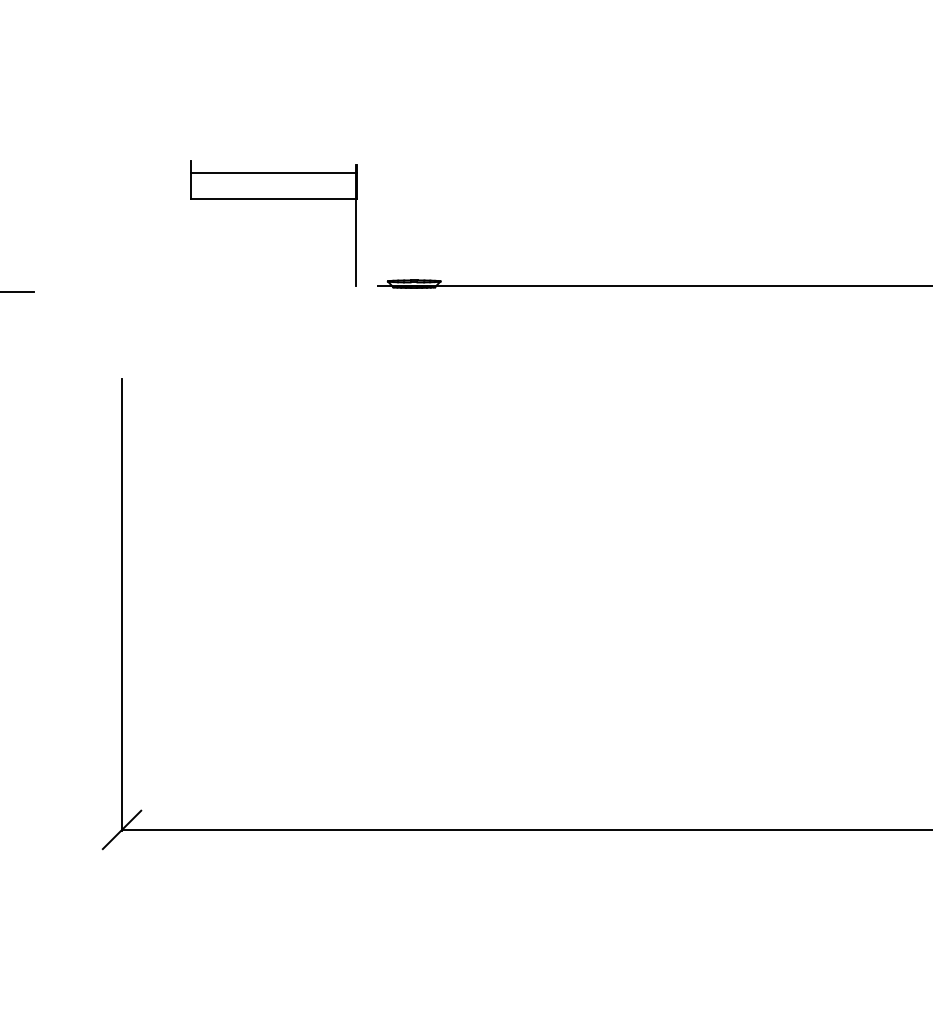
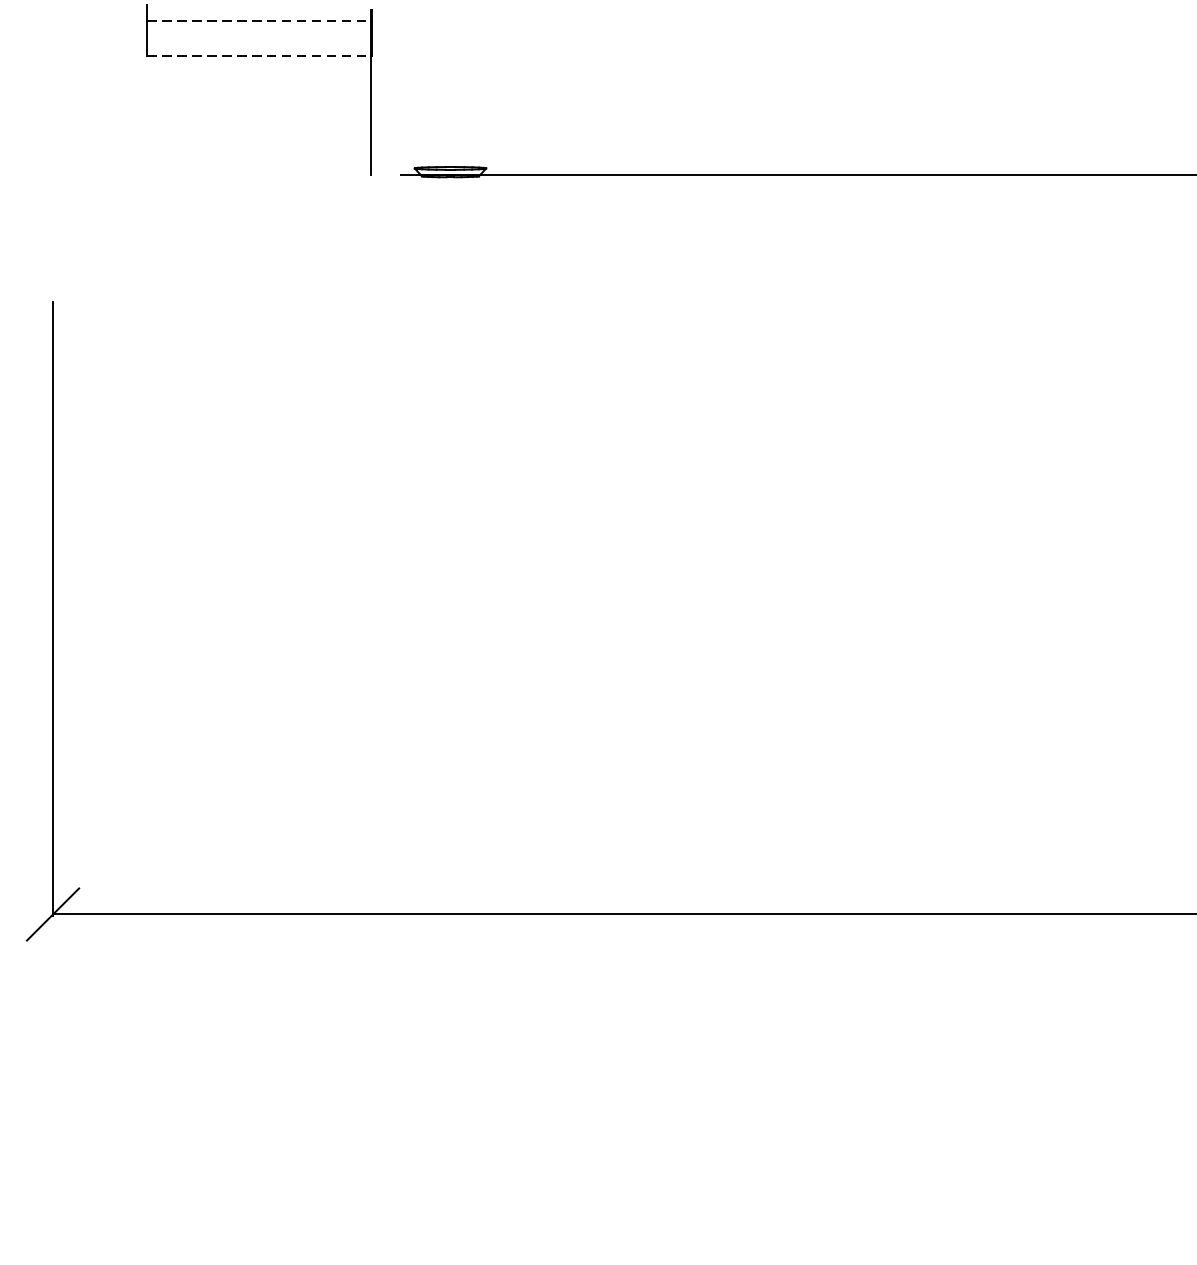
line: (274, 172) -> (260, 20), solid -> dashed
line: (274, 199) -> (260, 56), solid -> dashed

